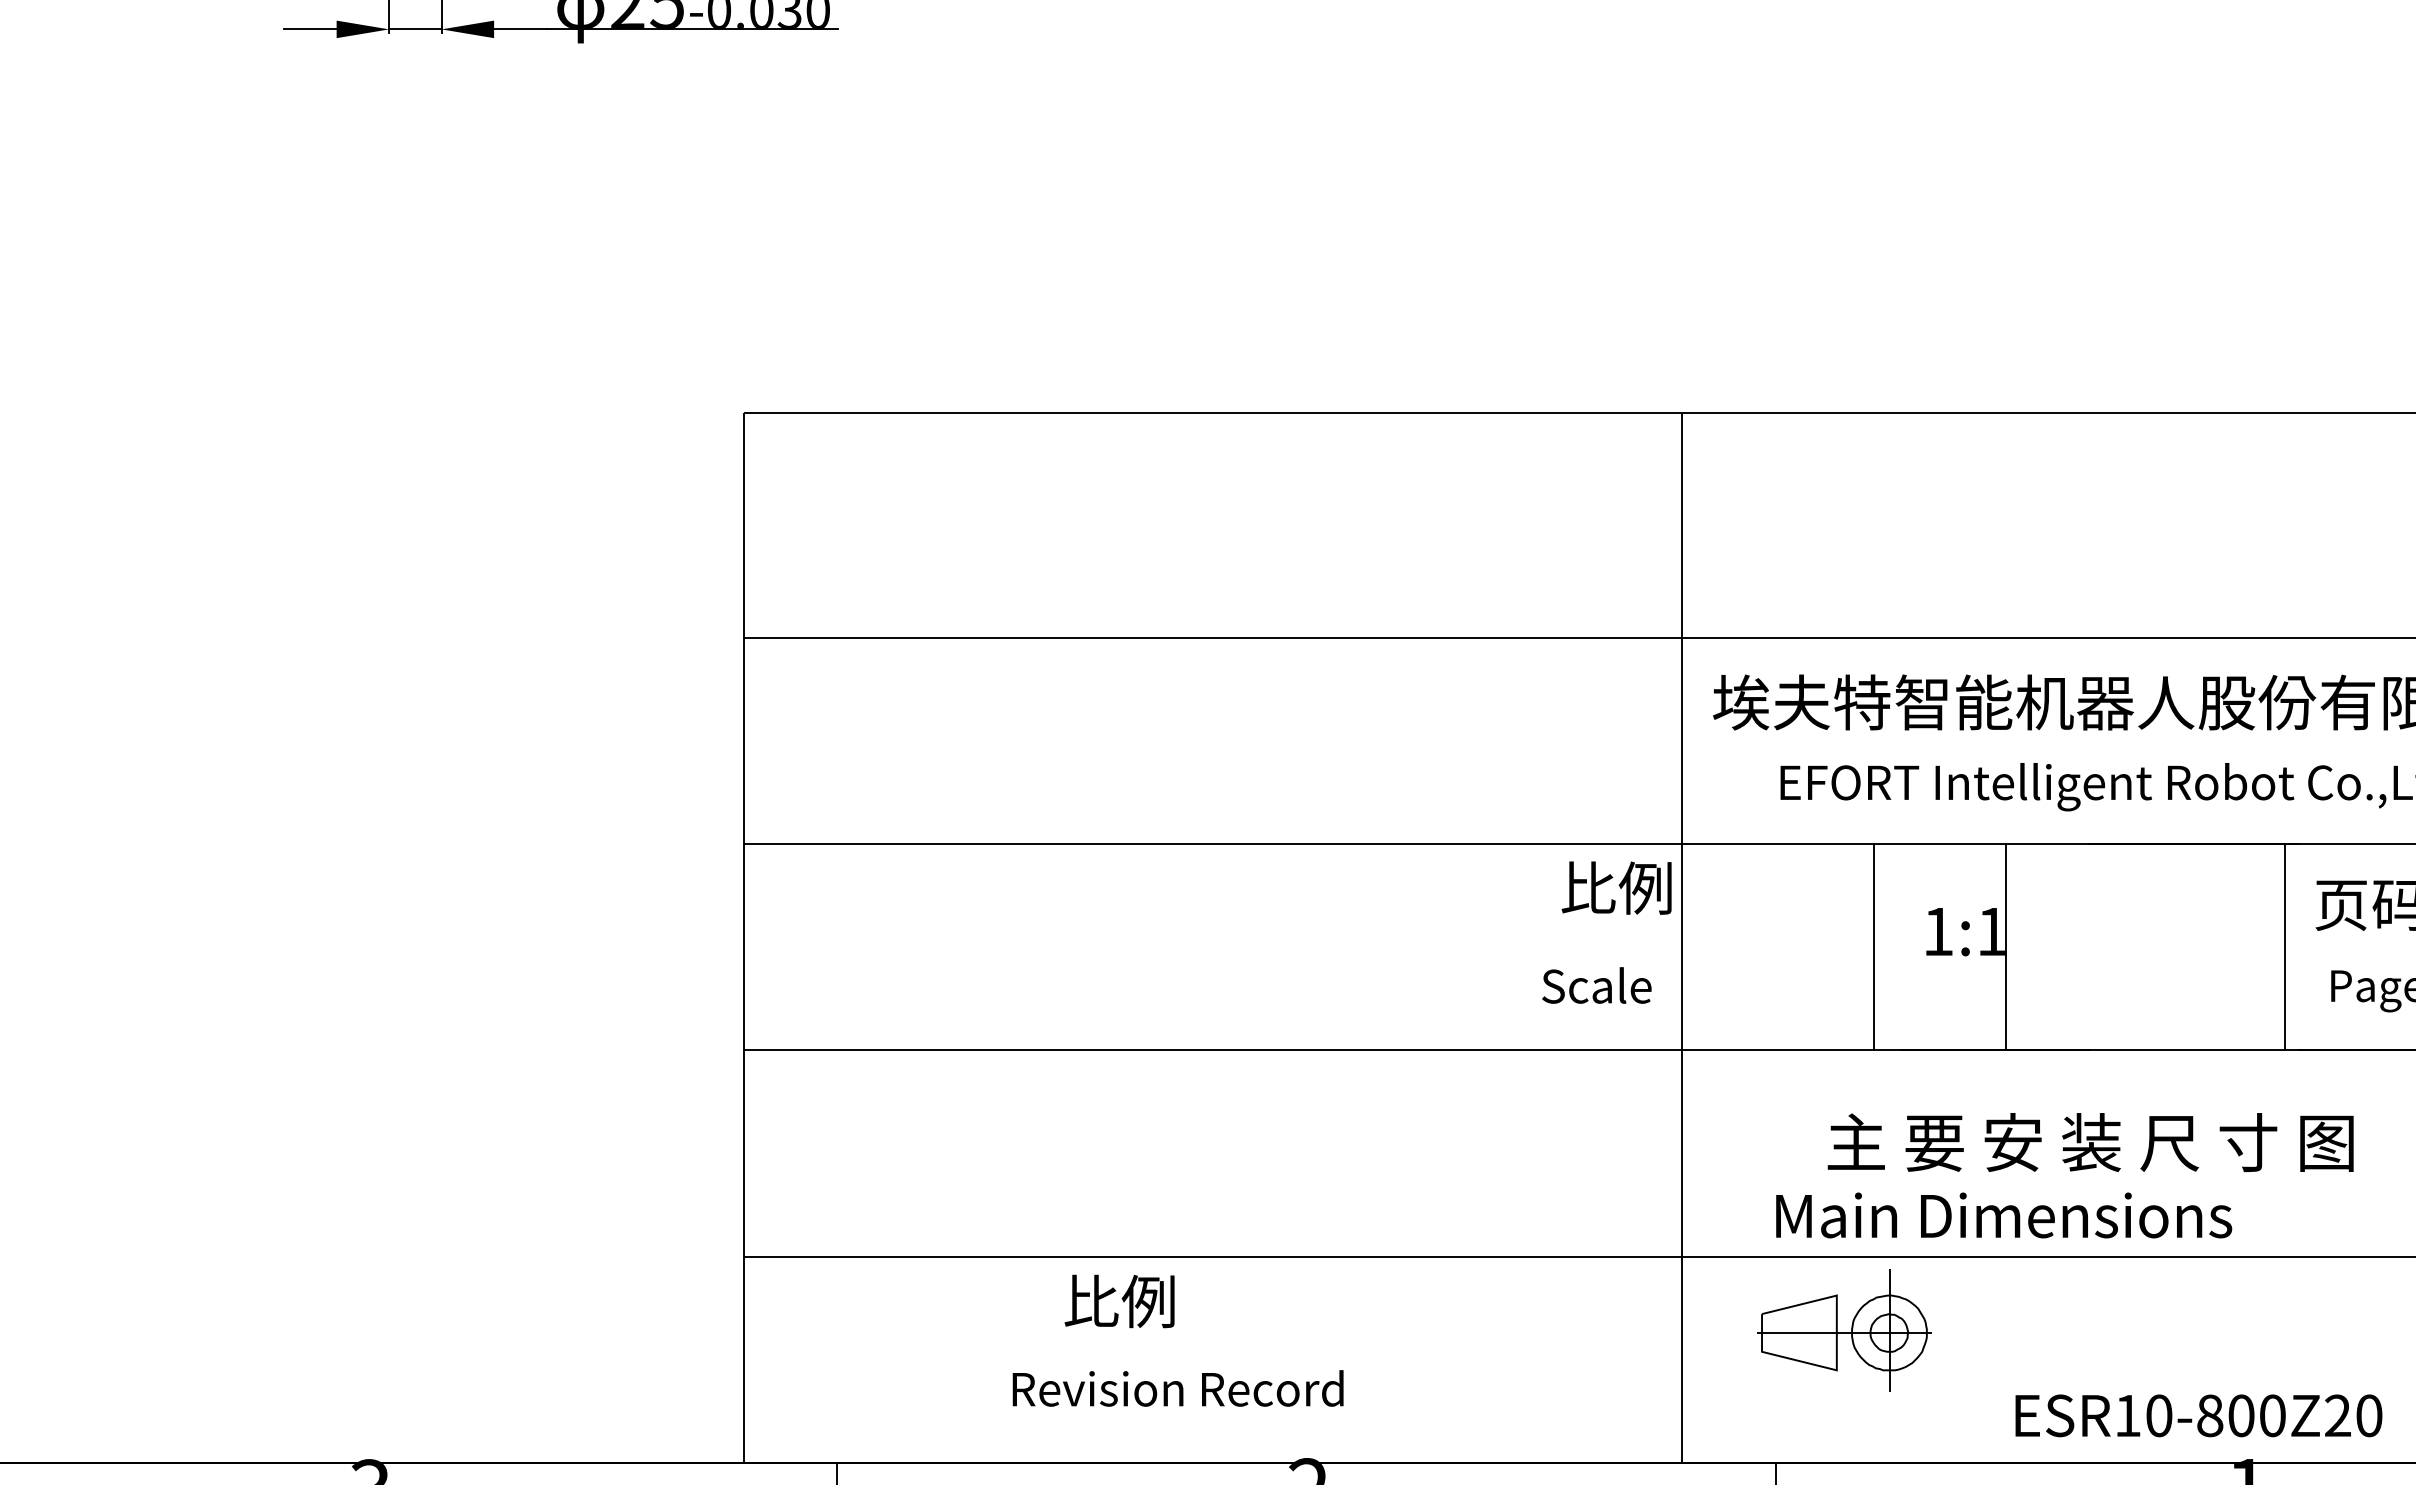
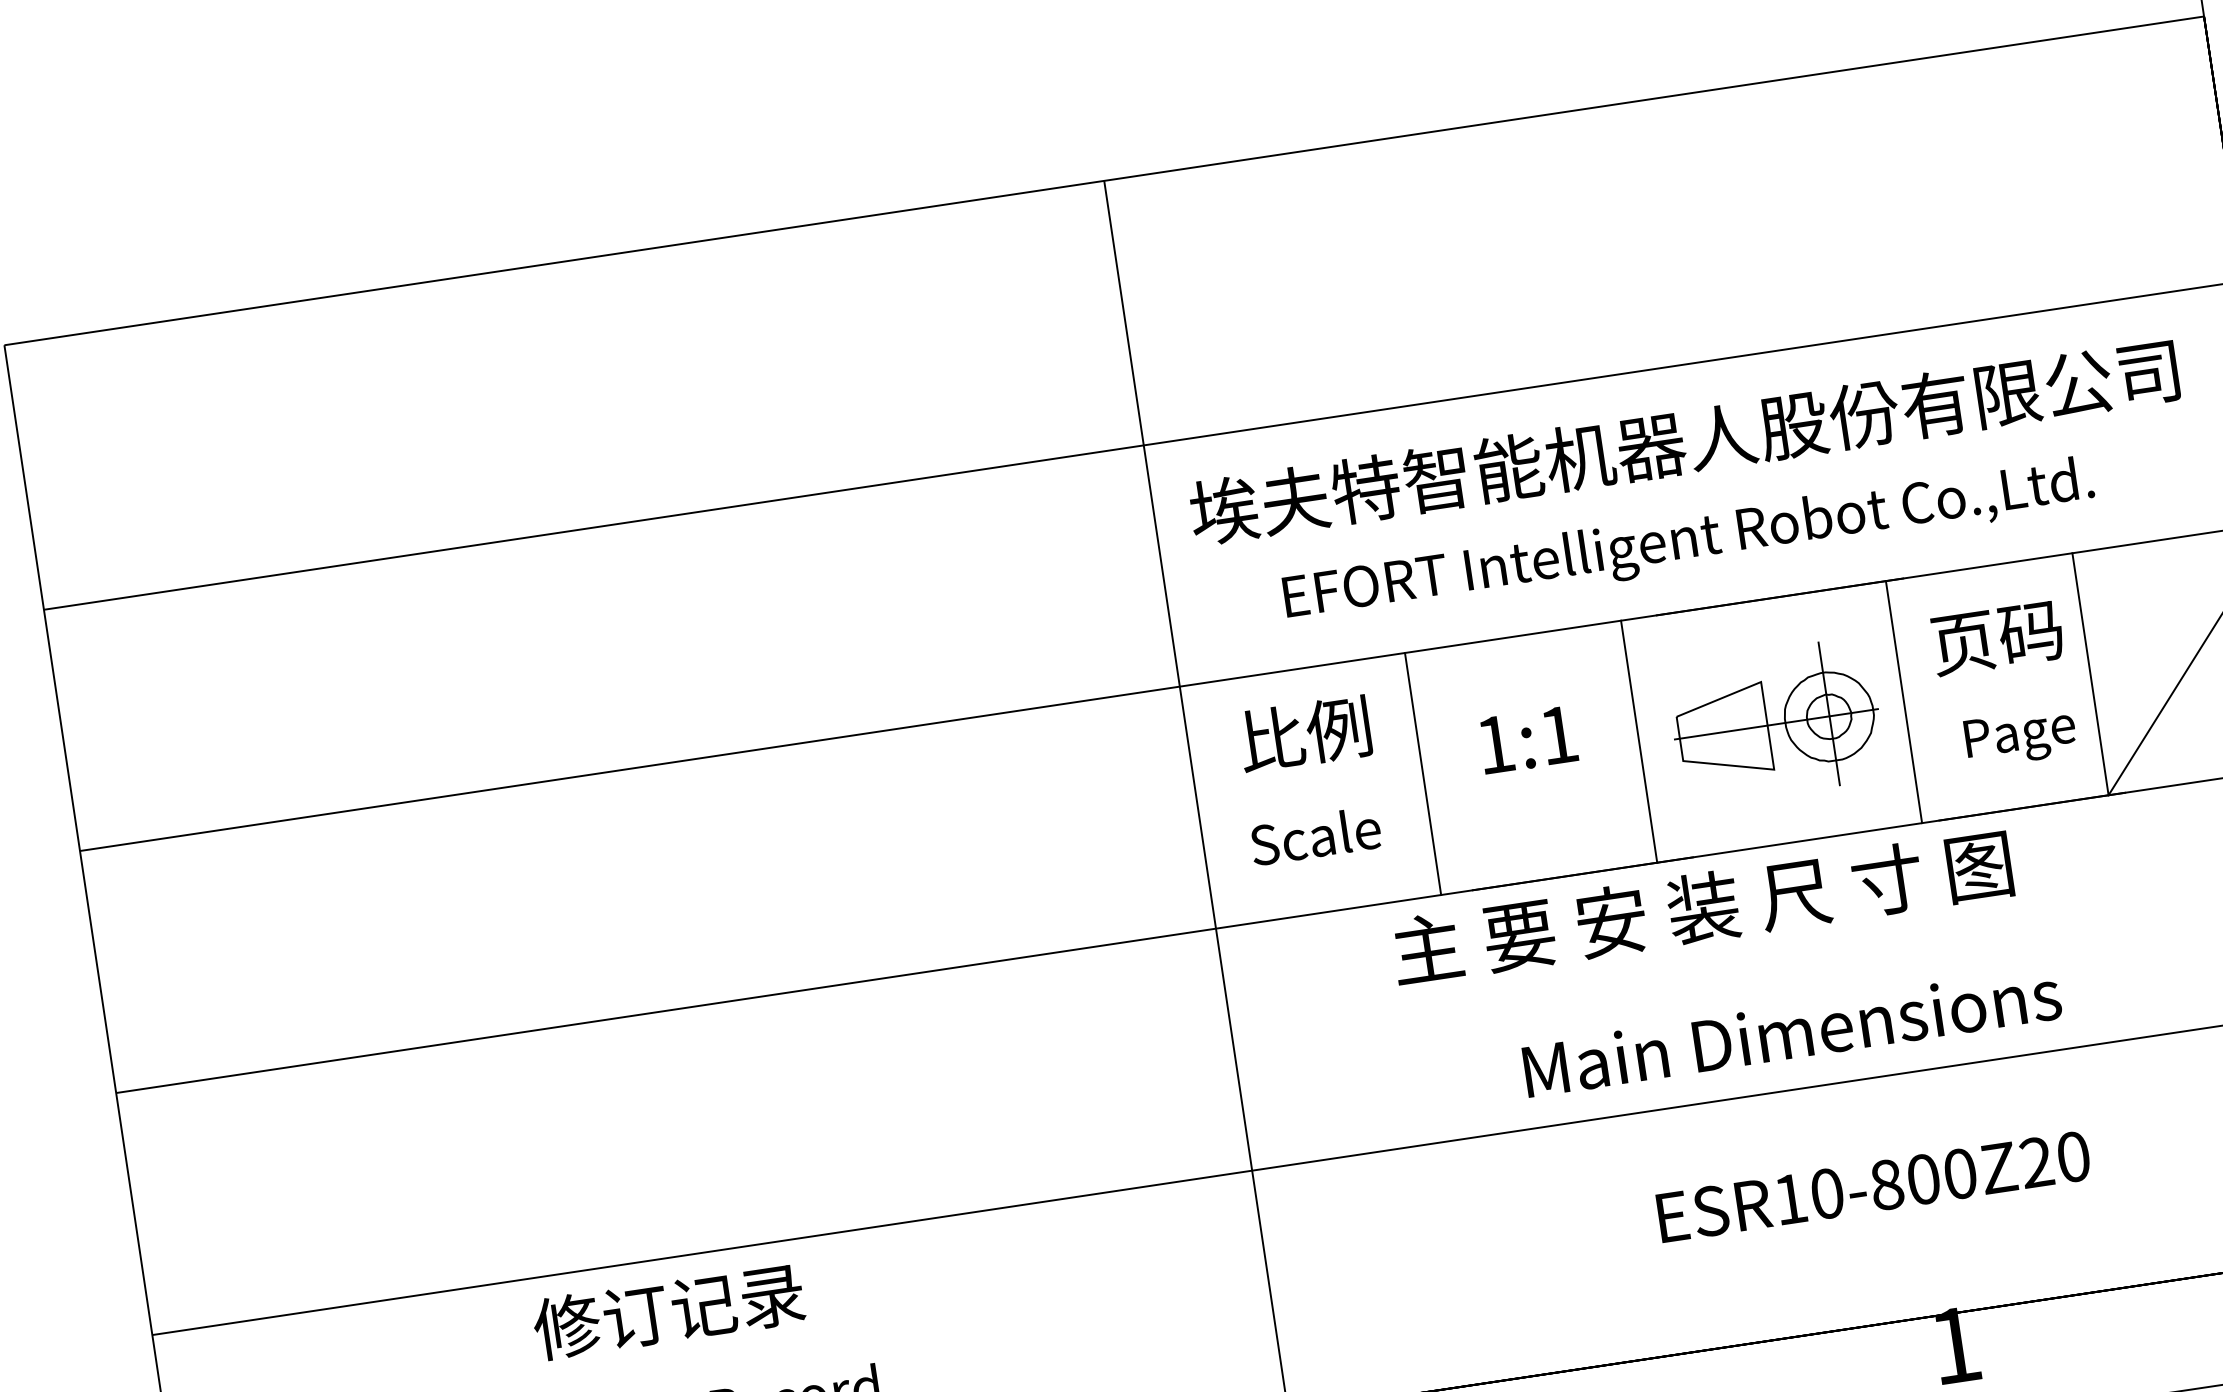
text: (1616, 887) -> (1304, 733), moved
line: (2005, 946) -> (1638, 740), moved
text: (1596, 985) -> (1315, 836), moved
text: (2090, 1142) -> (1702, 907), moved
text: (2004, 1215) -> (1792, 1031), moved
text: (1177, 1301) -> (668, 1311), 比例 -> 修订记录
part: (1844, 1330) -> (1776, 721), moved
text: (2198, 1415) -> (1873, 1186), moved

